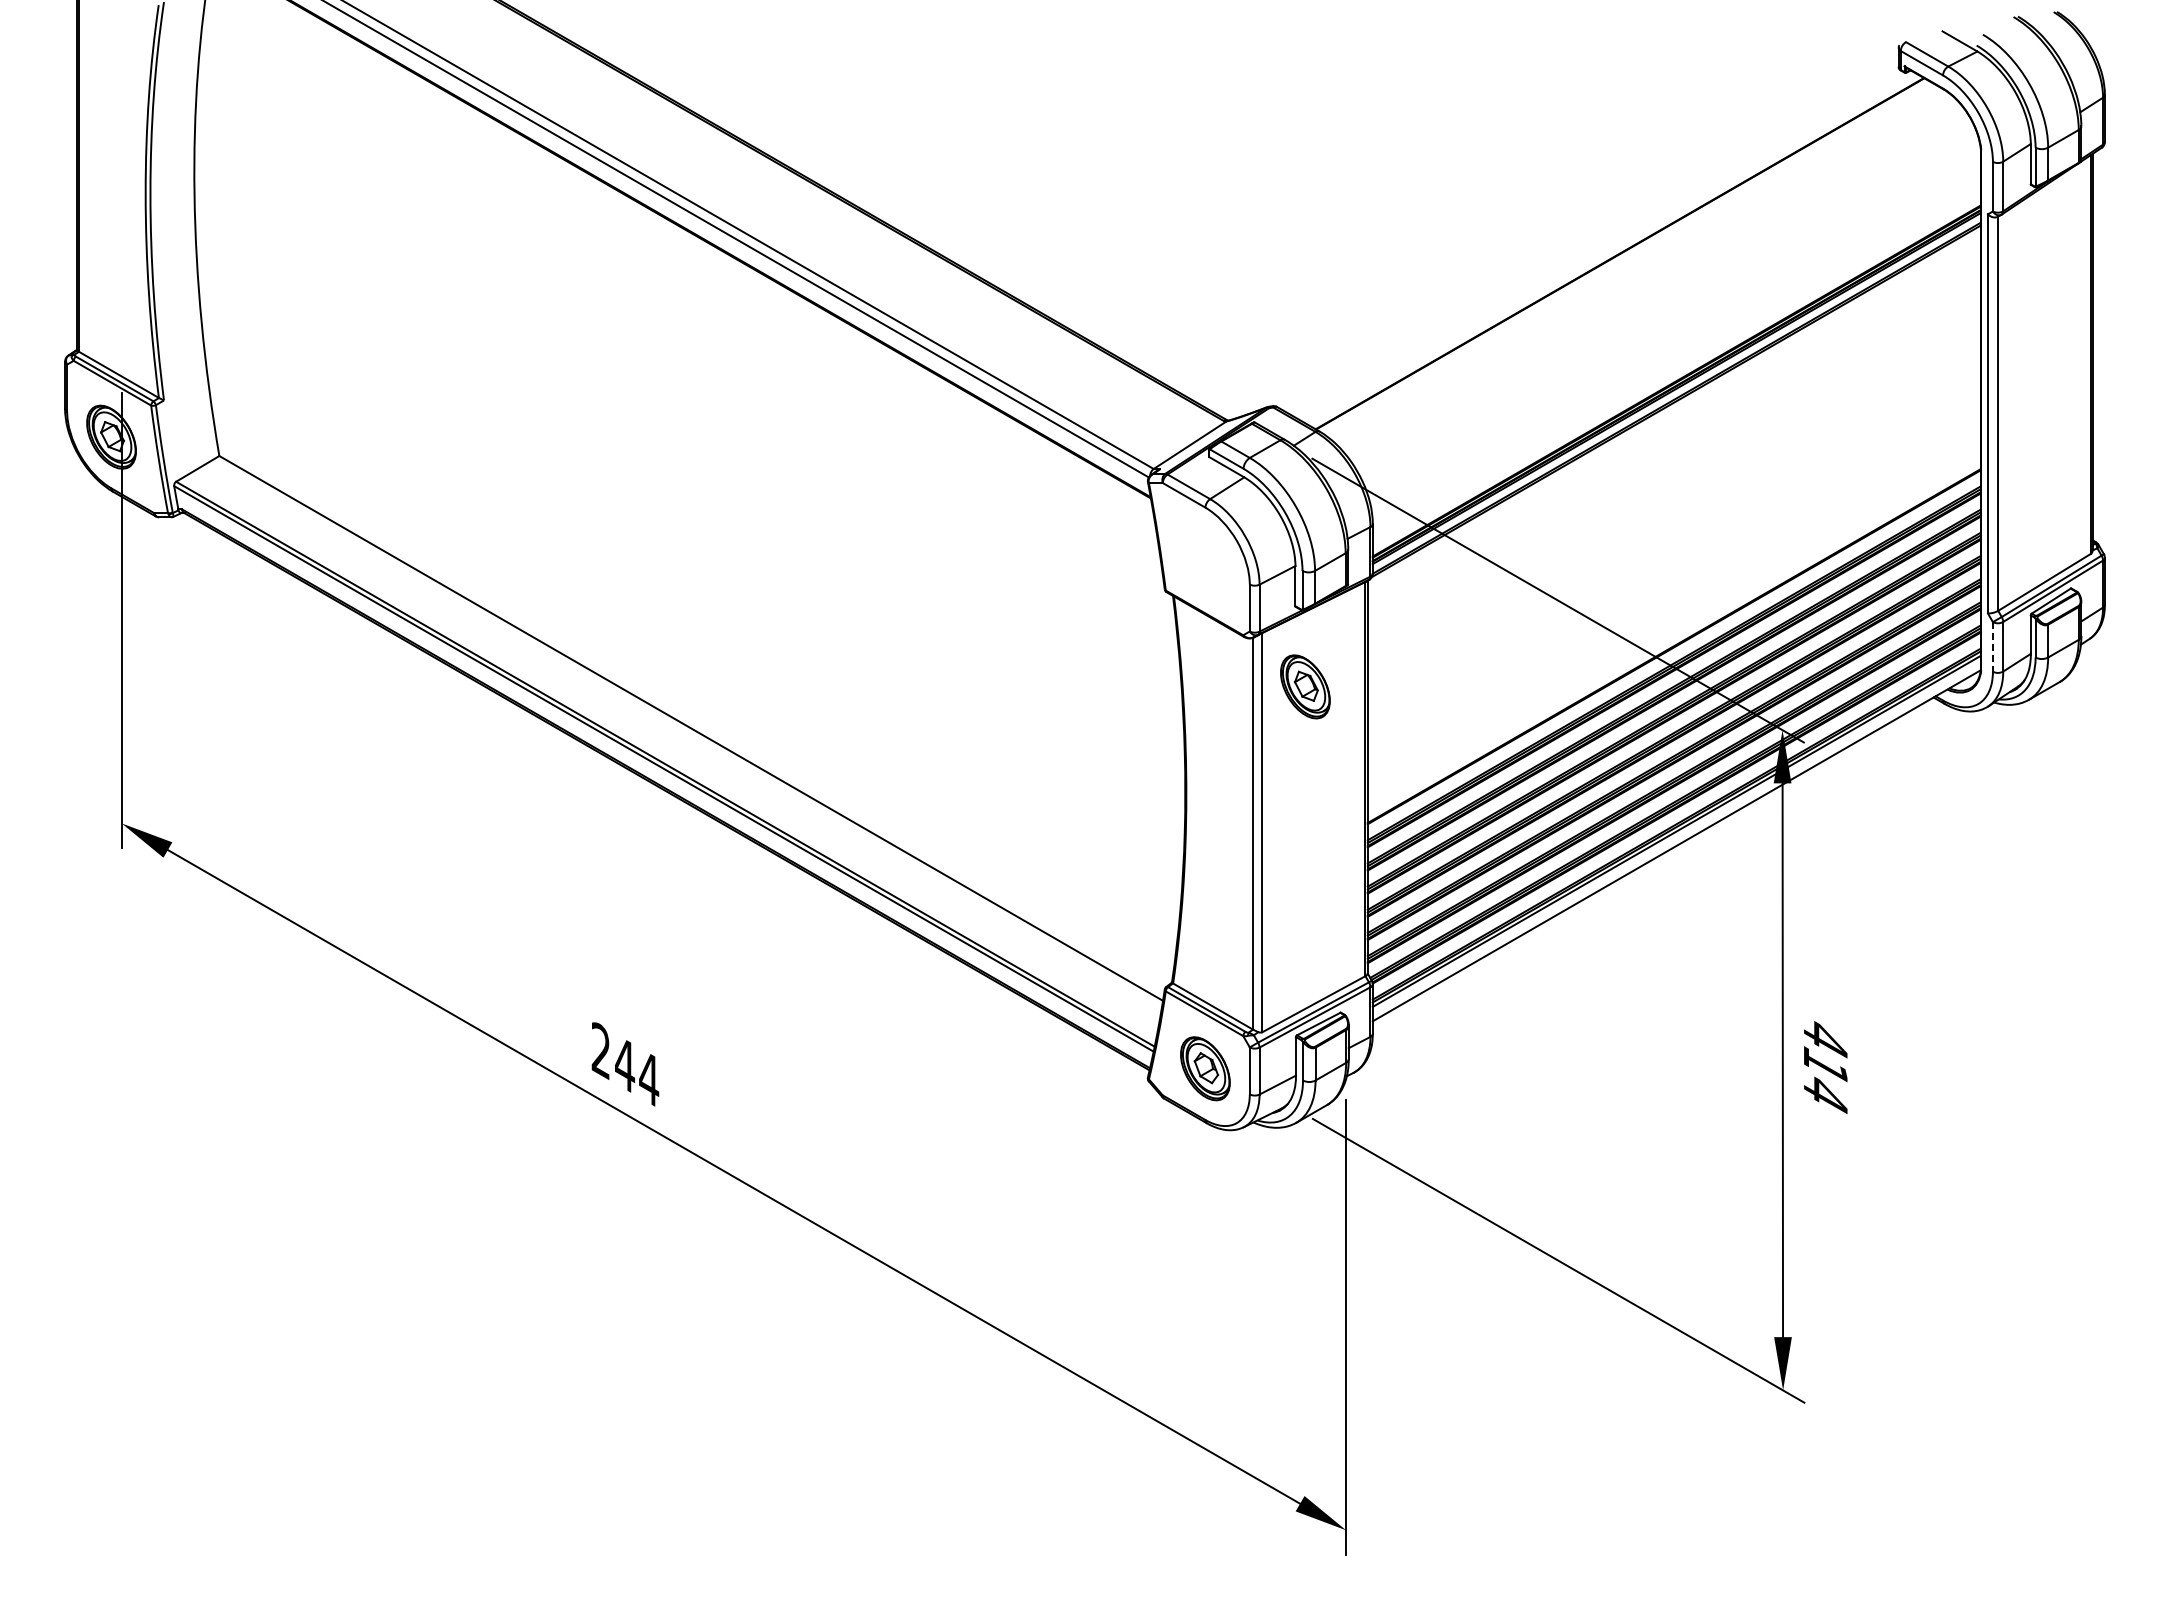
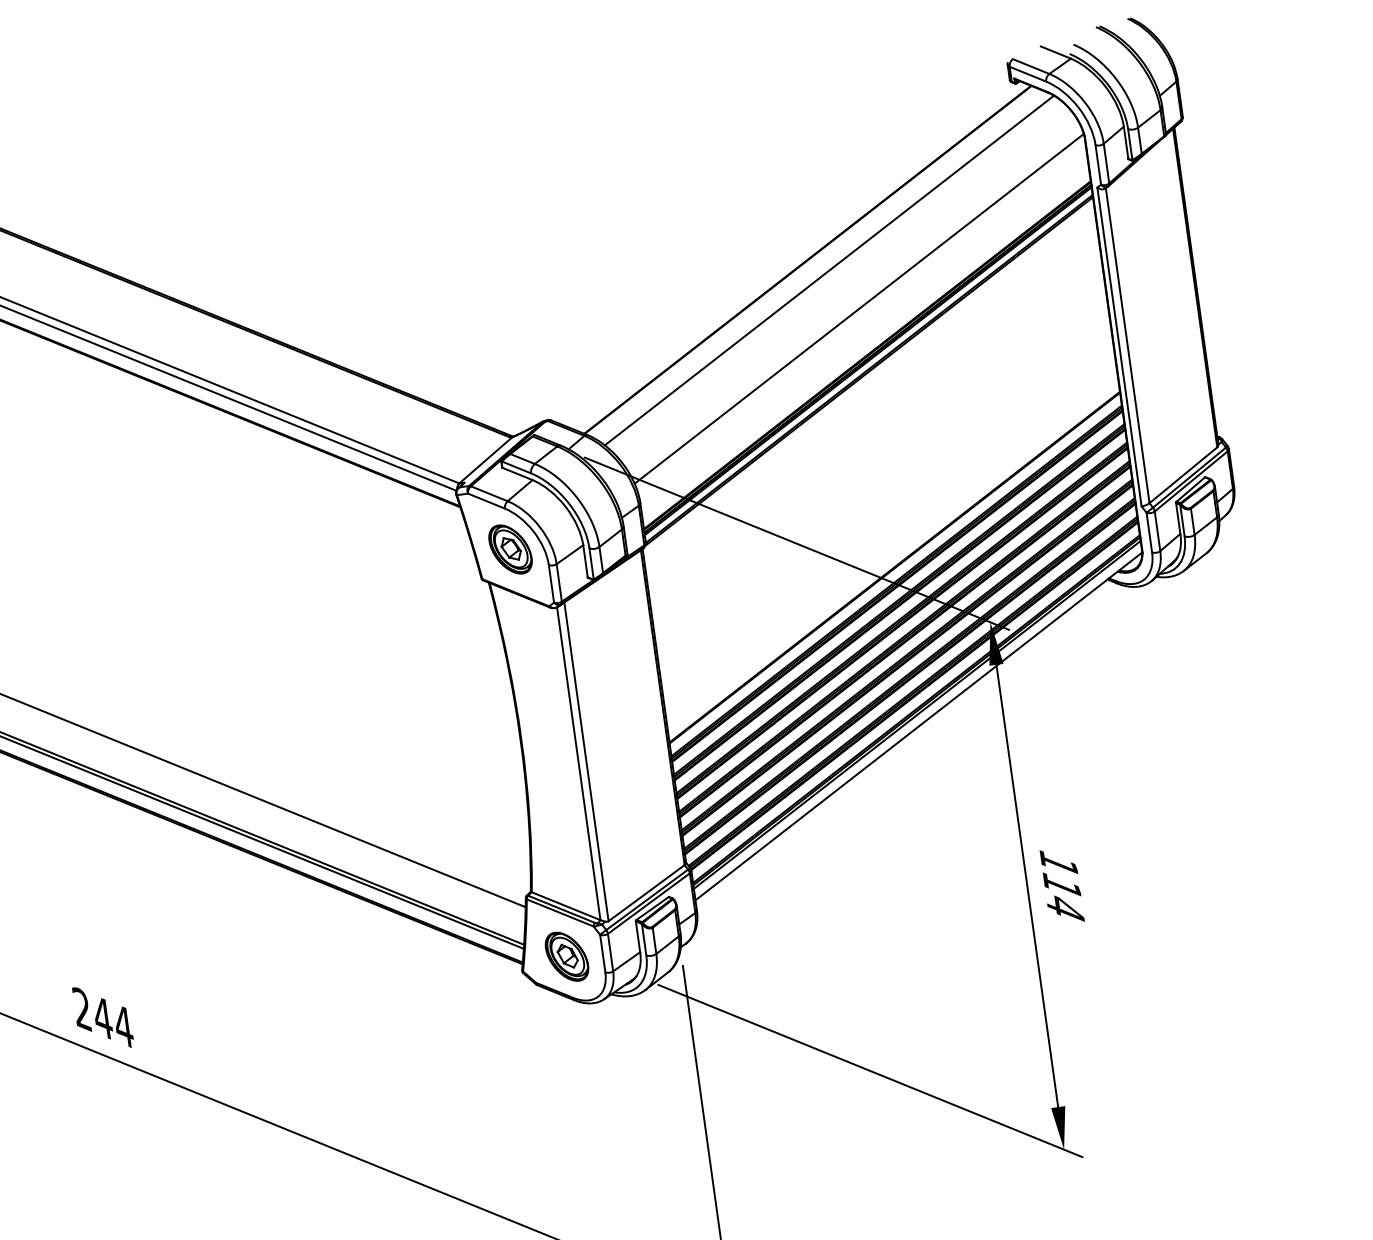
line: (1644, 270) -> (829, 270), added
line: (1674, 322) -> (859, 308), added
line: (1992, 646) -> (1148, 532), dashed -> solid
part: (1305, 686) -> (510, 549), moved
text: (1825, 1038) -> (1058, 863), 414 -> 114

